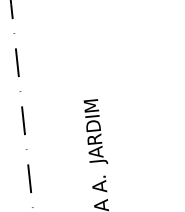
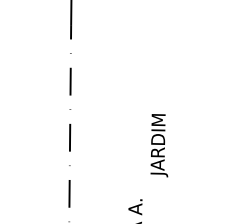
text: (95, 132) -> (159, 145), moved

